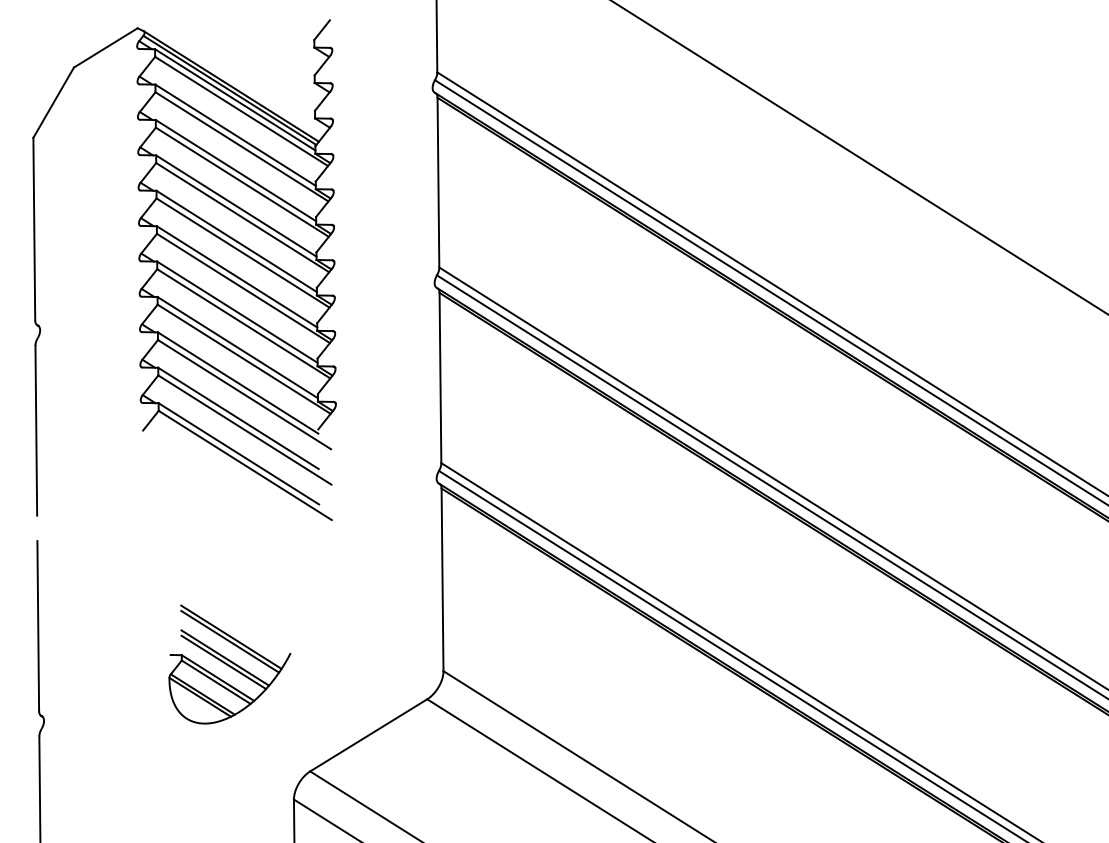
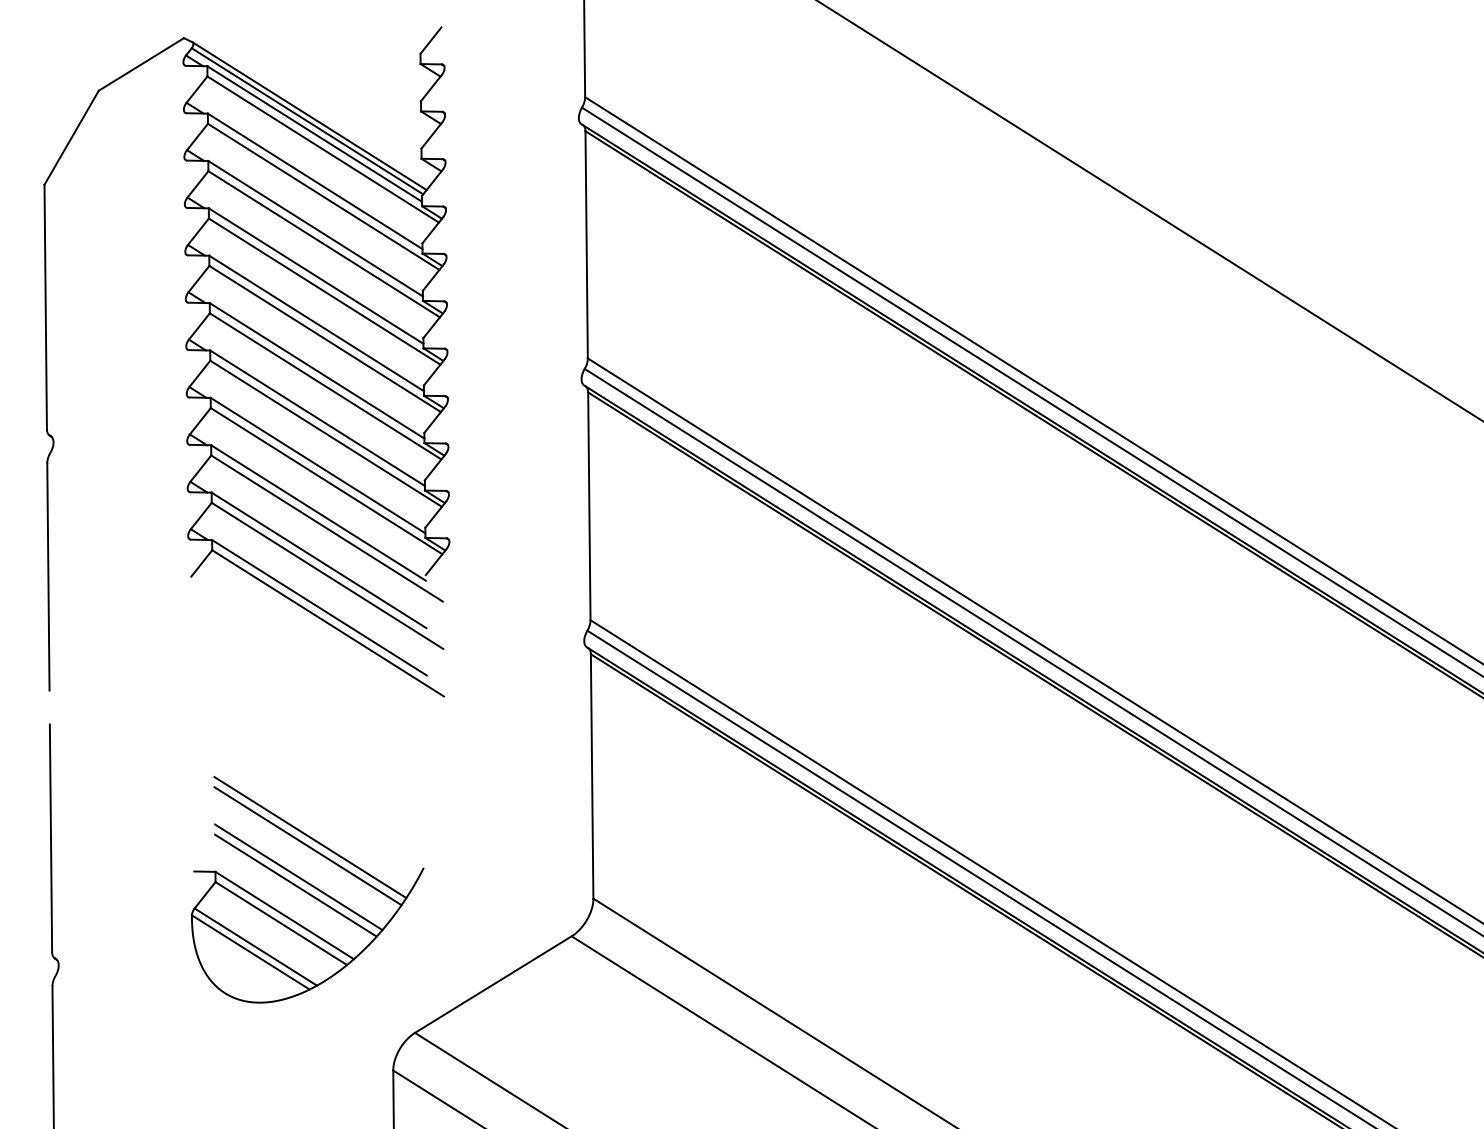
part: (229, 664) -> (307, 889), size x1.43

